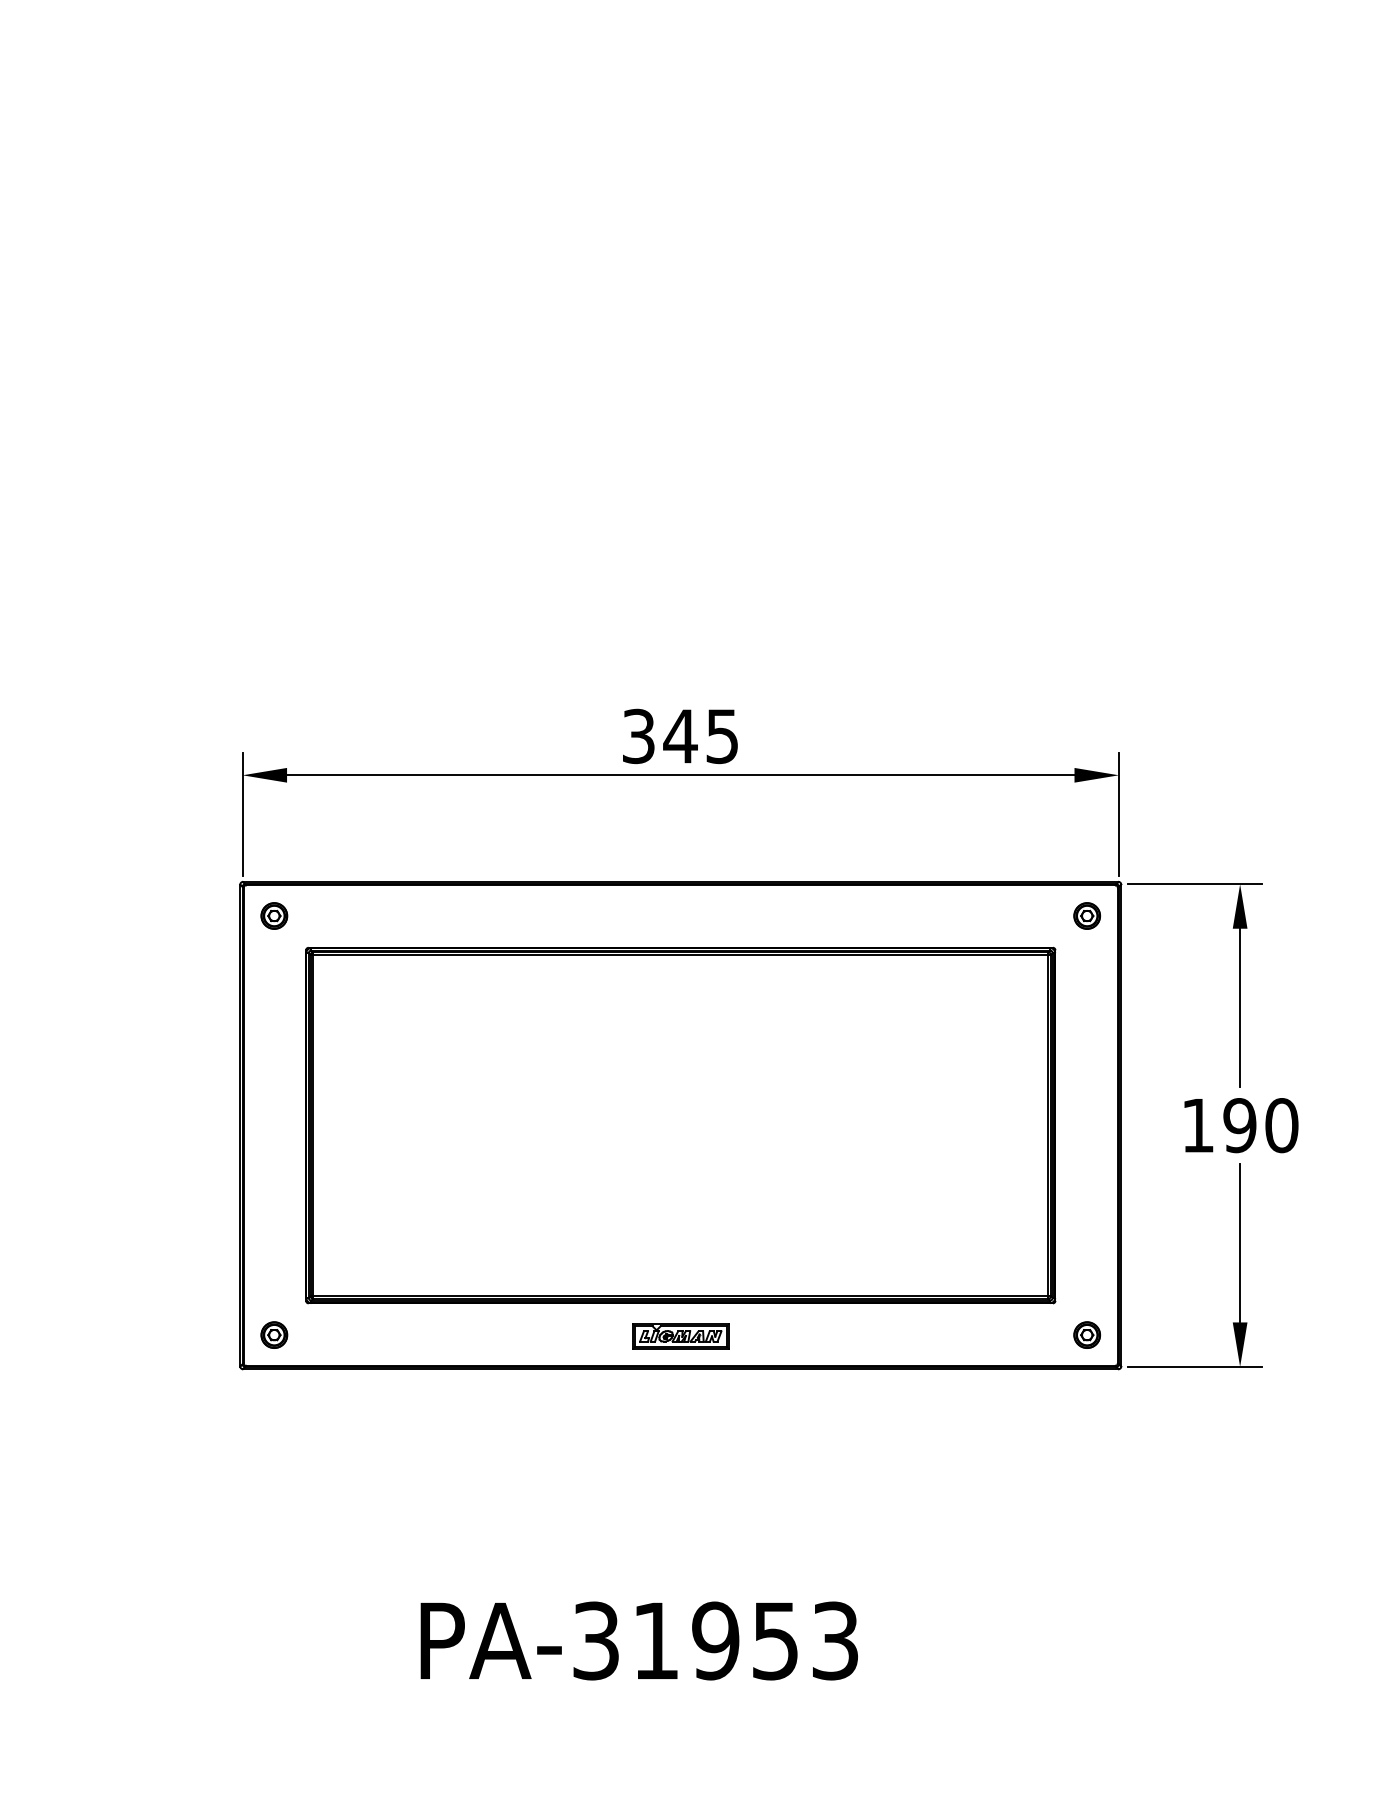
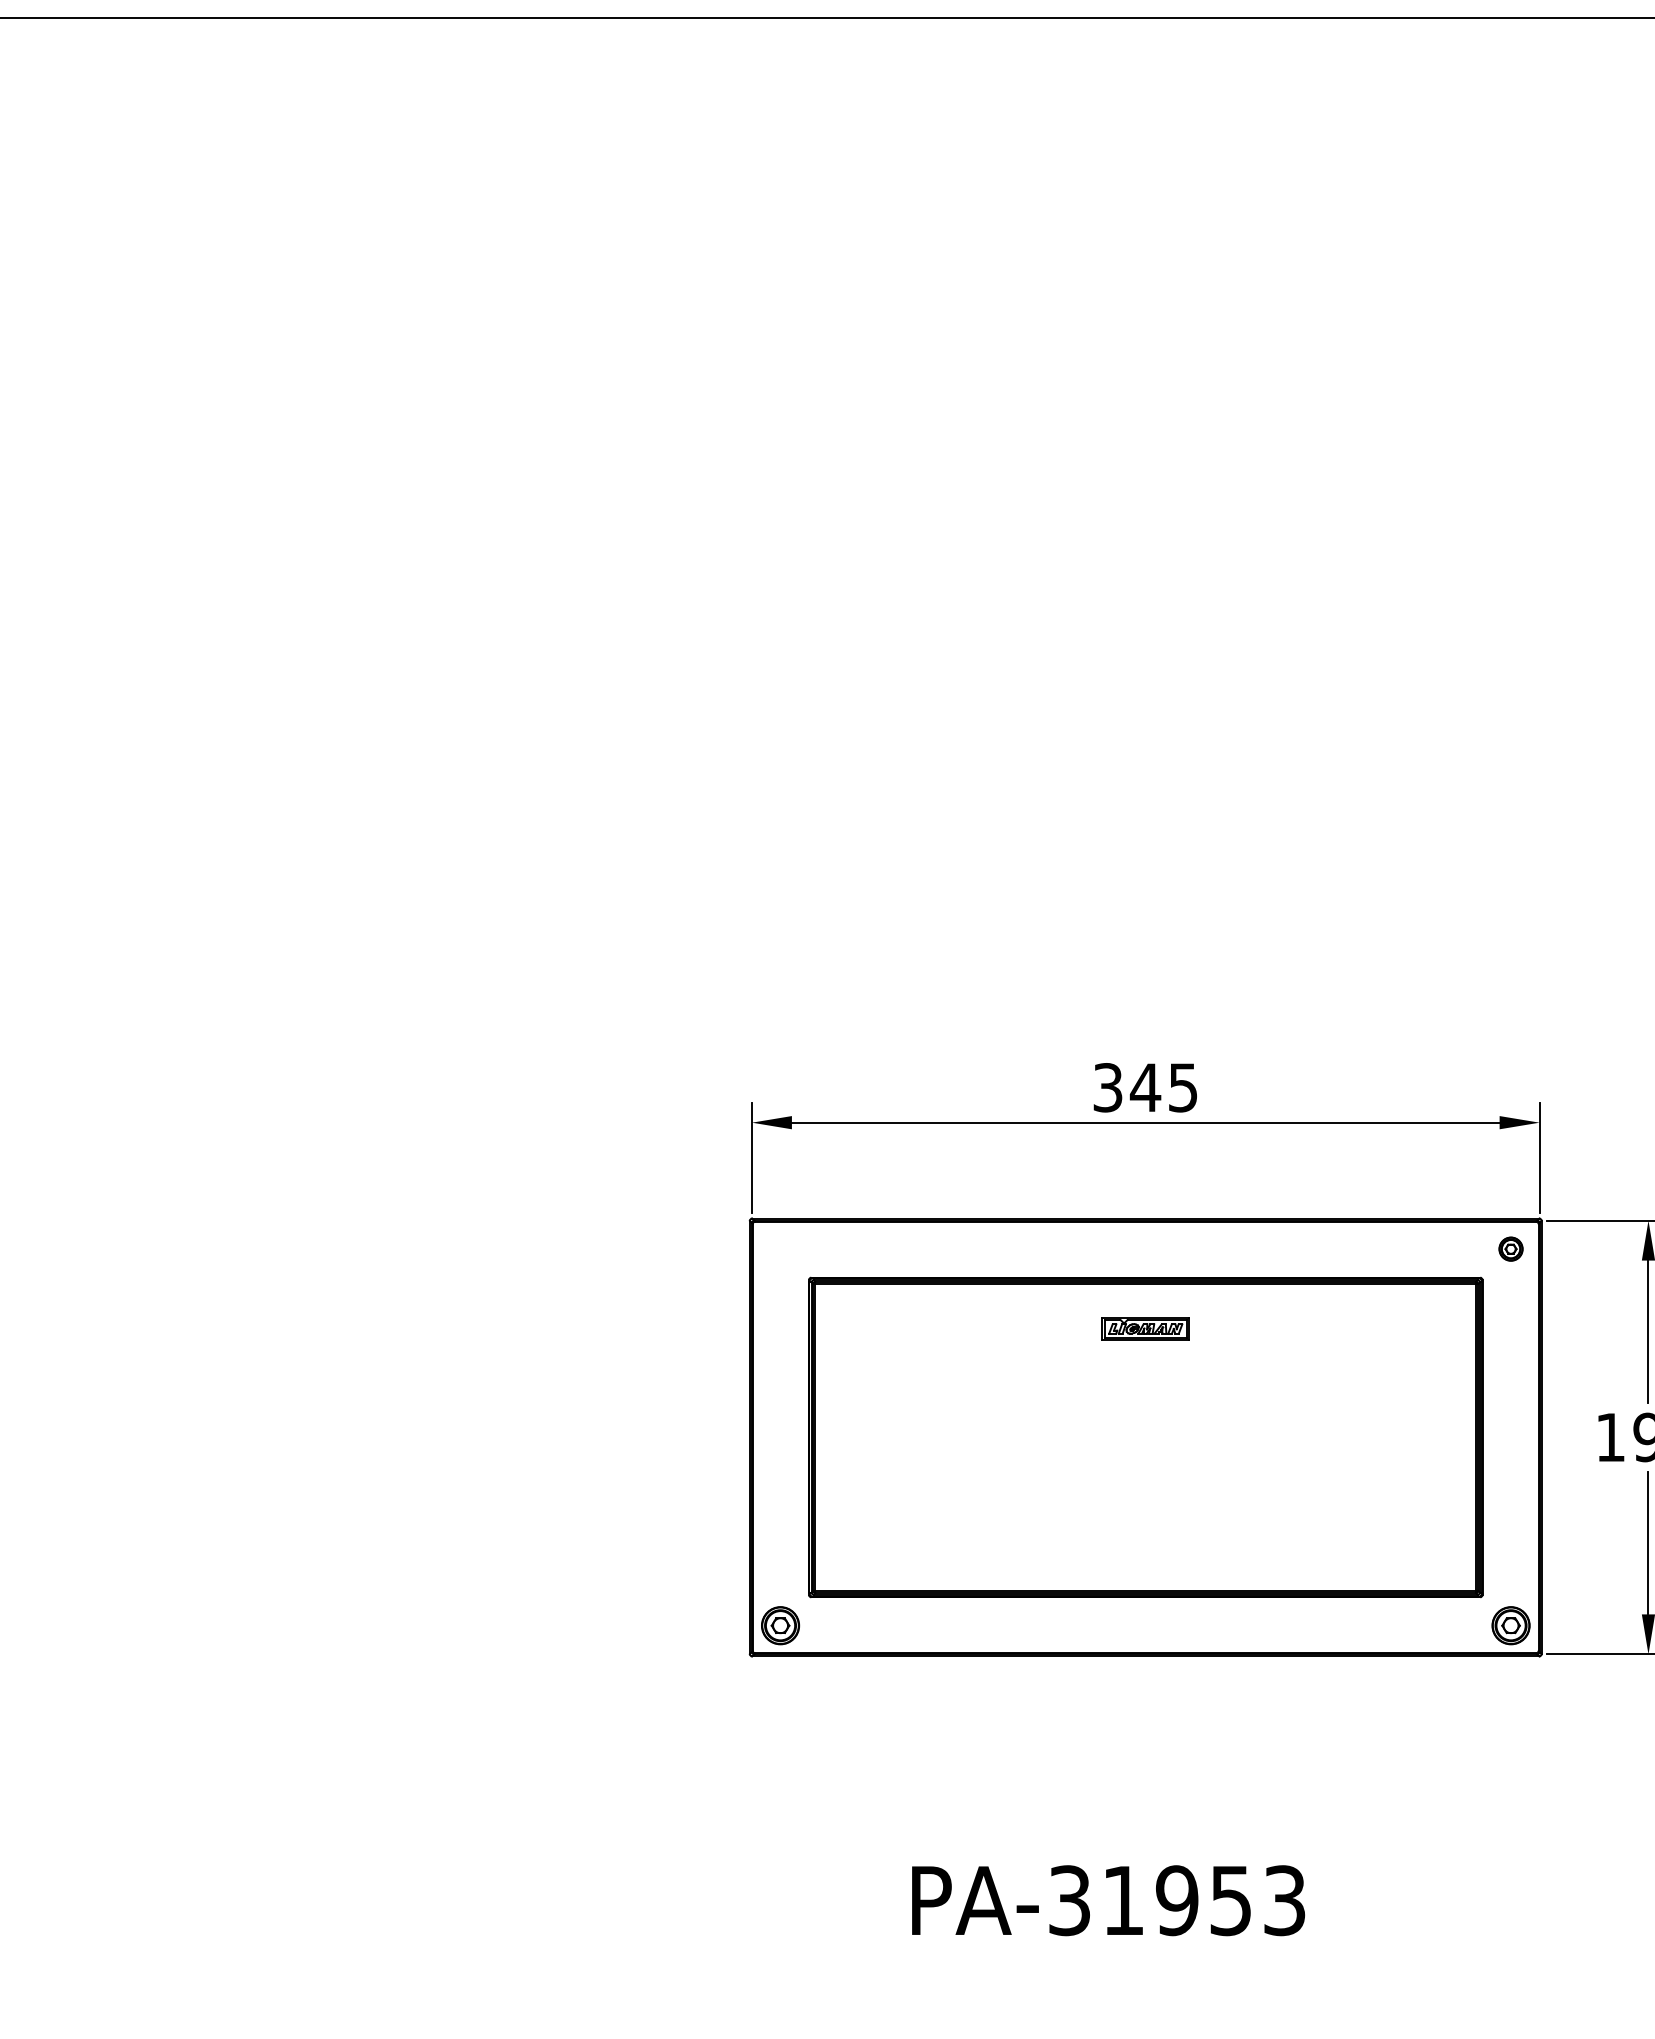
part: (274, 915) -> (780, 1248), removed
part: (274, 1334) -> (780, 1625), size x1.6
part: (1086, 1334) -> (1510, 1625), size x1.6
part: (680, 1335) -> (1145, 1328), moved

